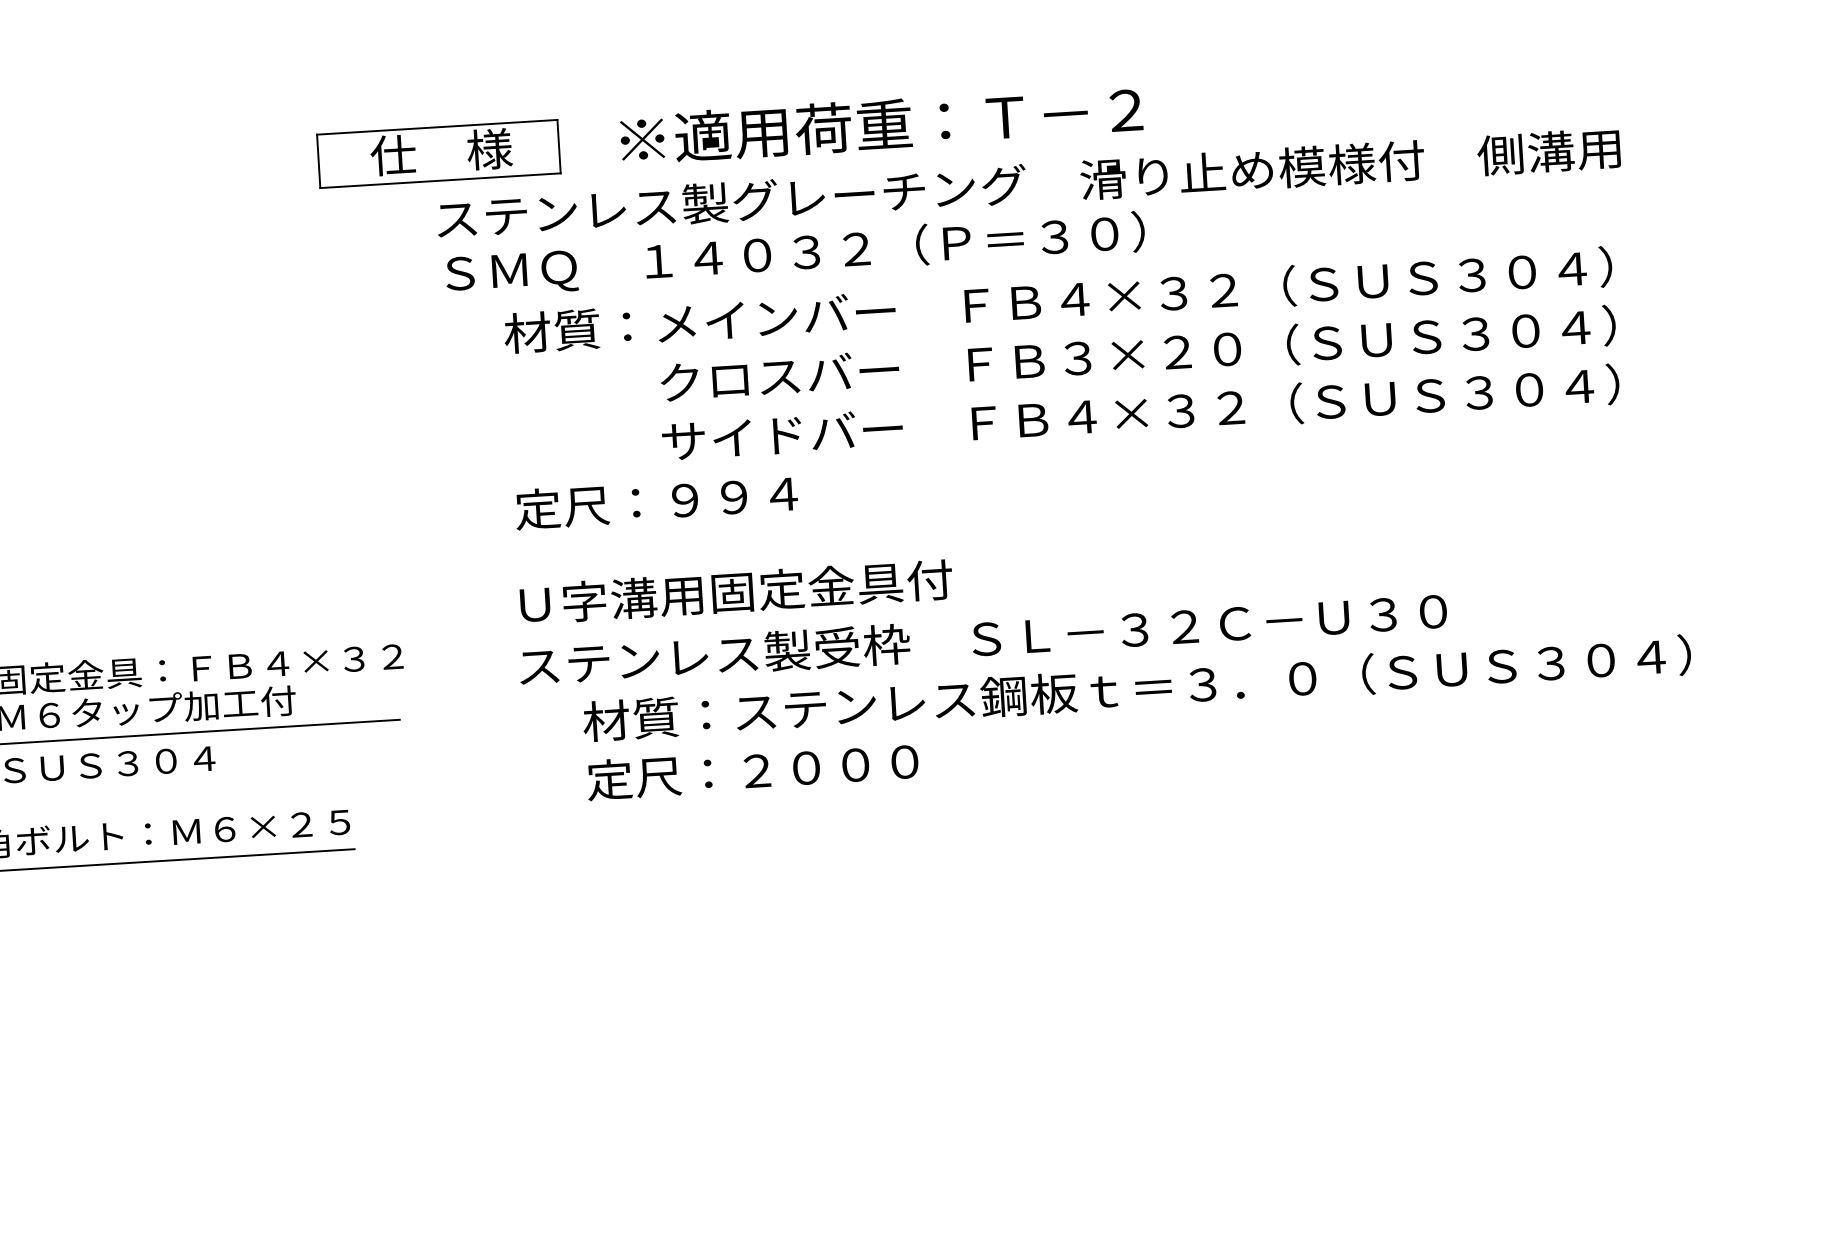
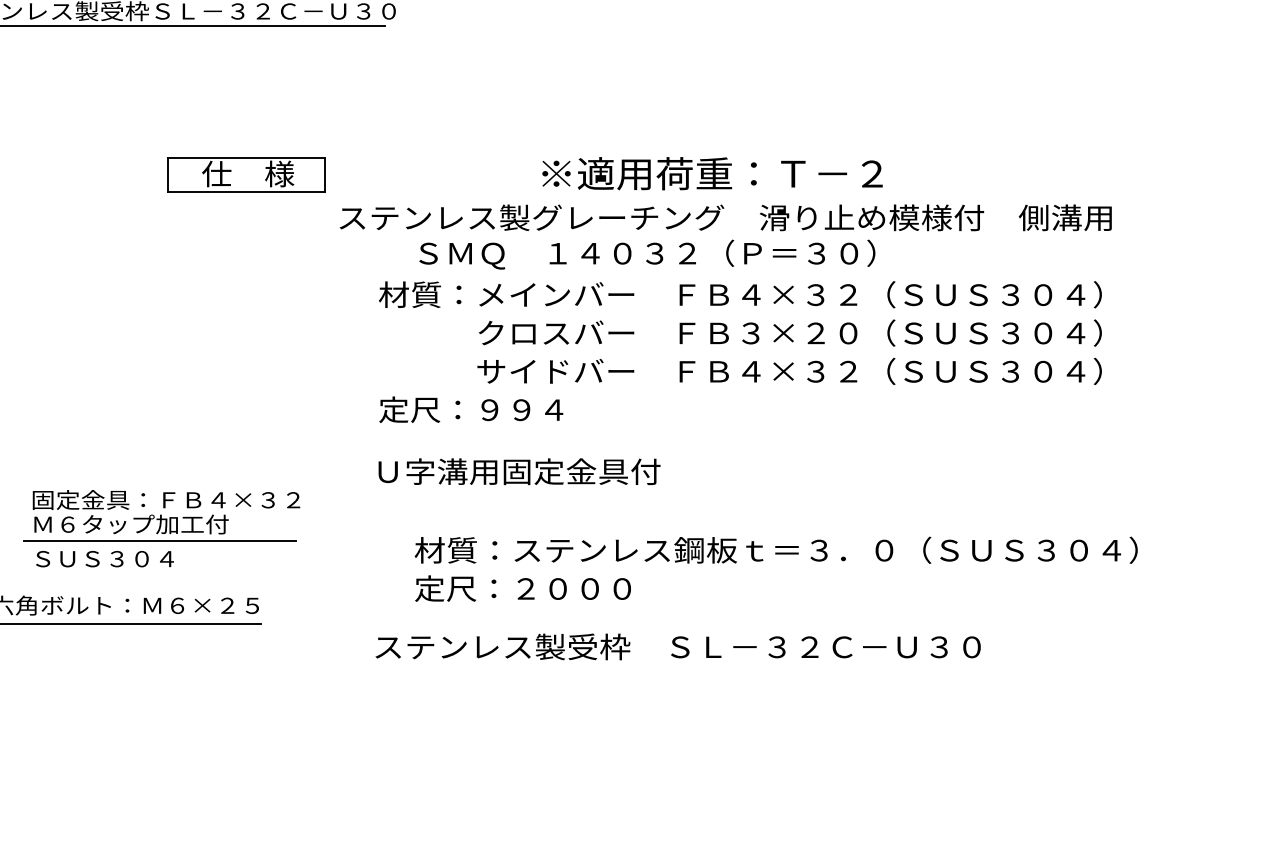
text: (881, 124) -> (712, 173), moved
part: (438, 153) -> (246, 174), moved
text: (795, 254) -> (647, 254), moved
text: (982, 638) -> (677, 646), moved

